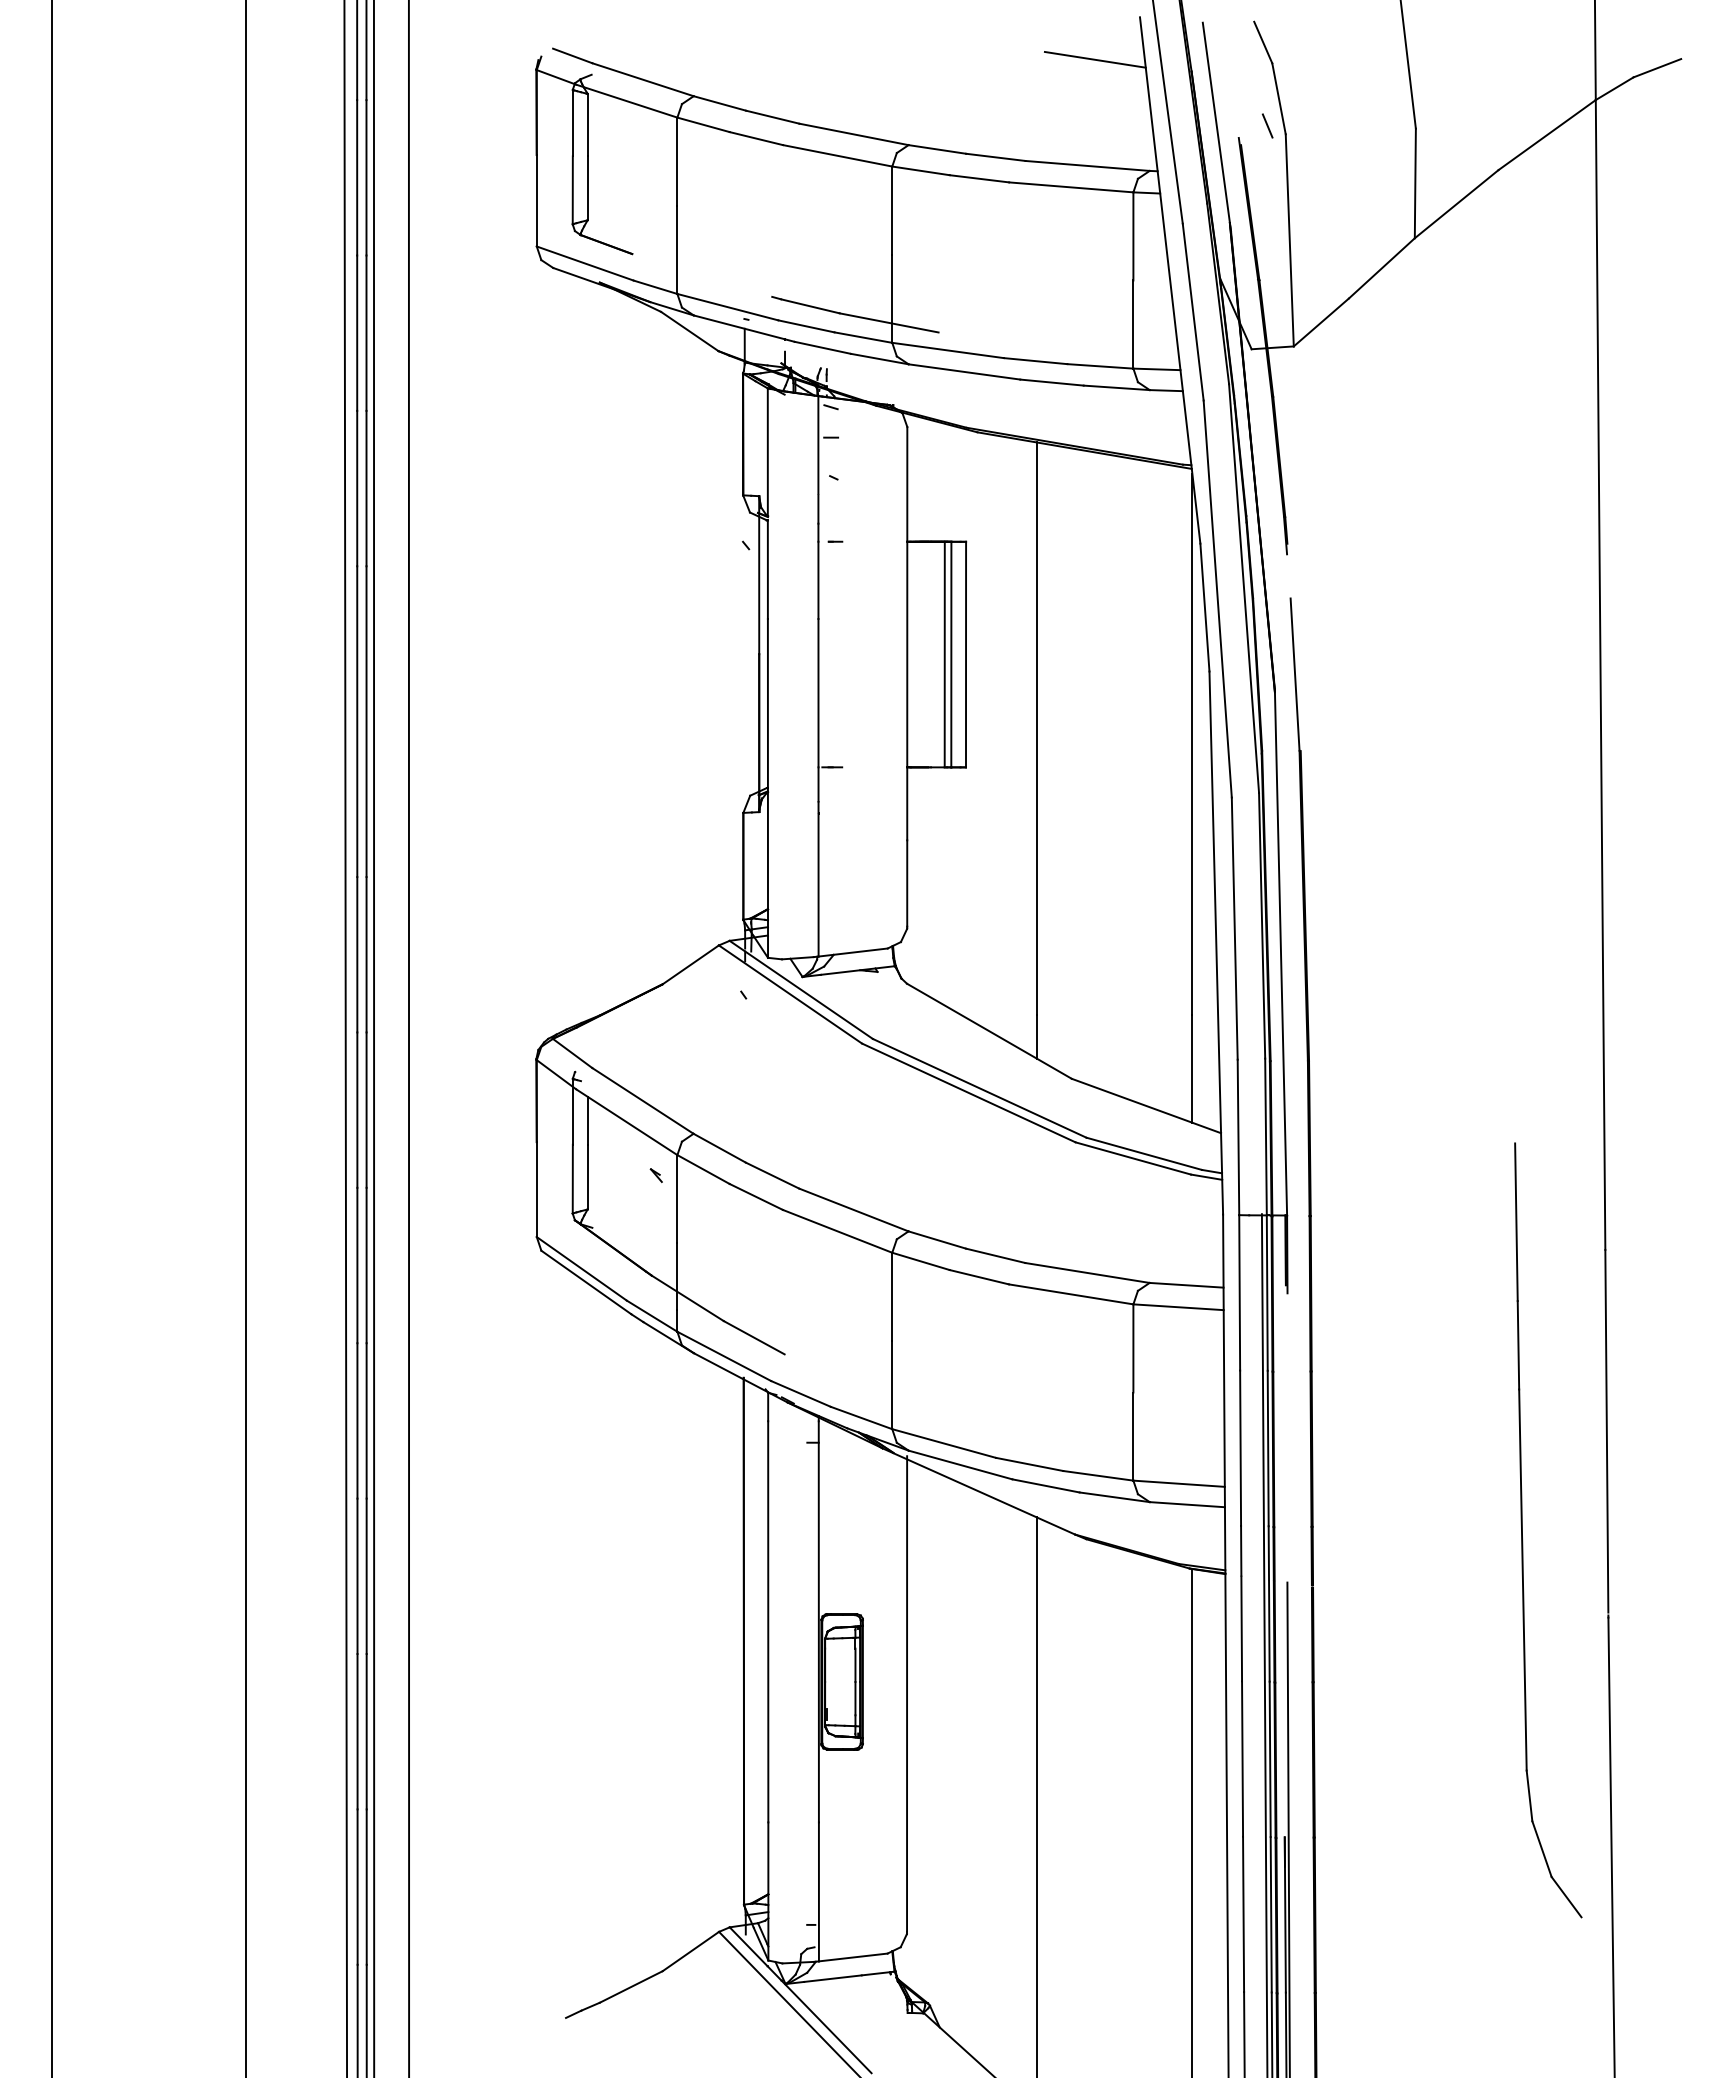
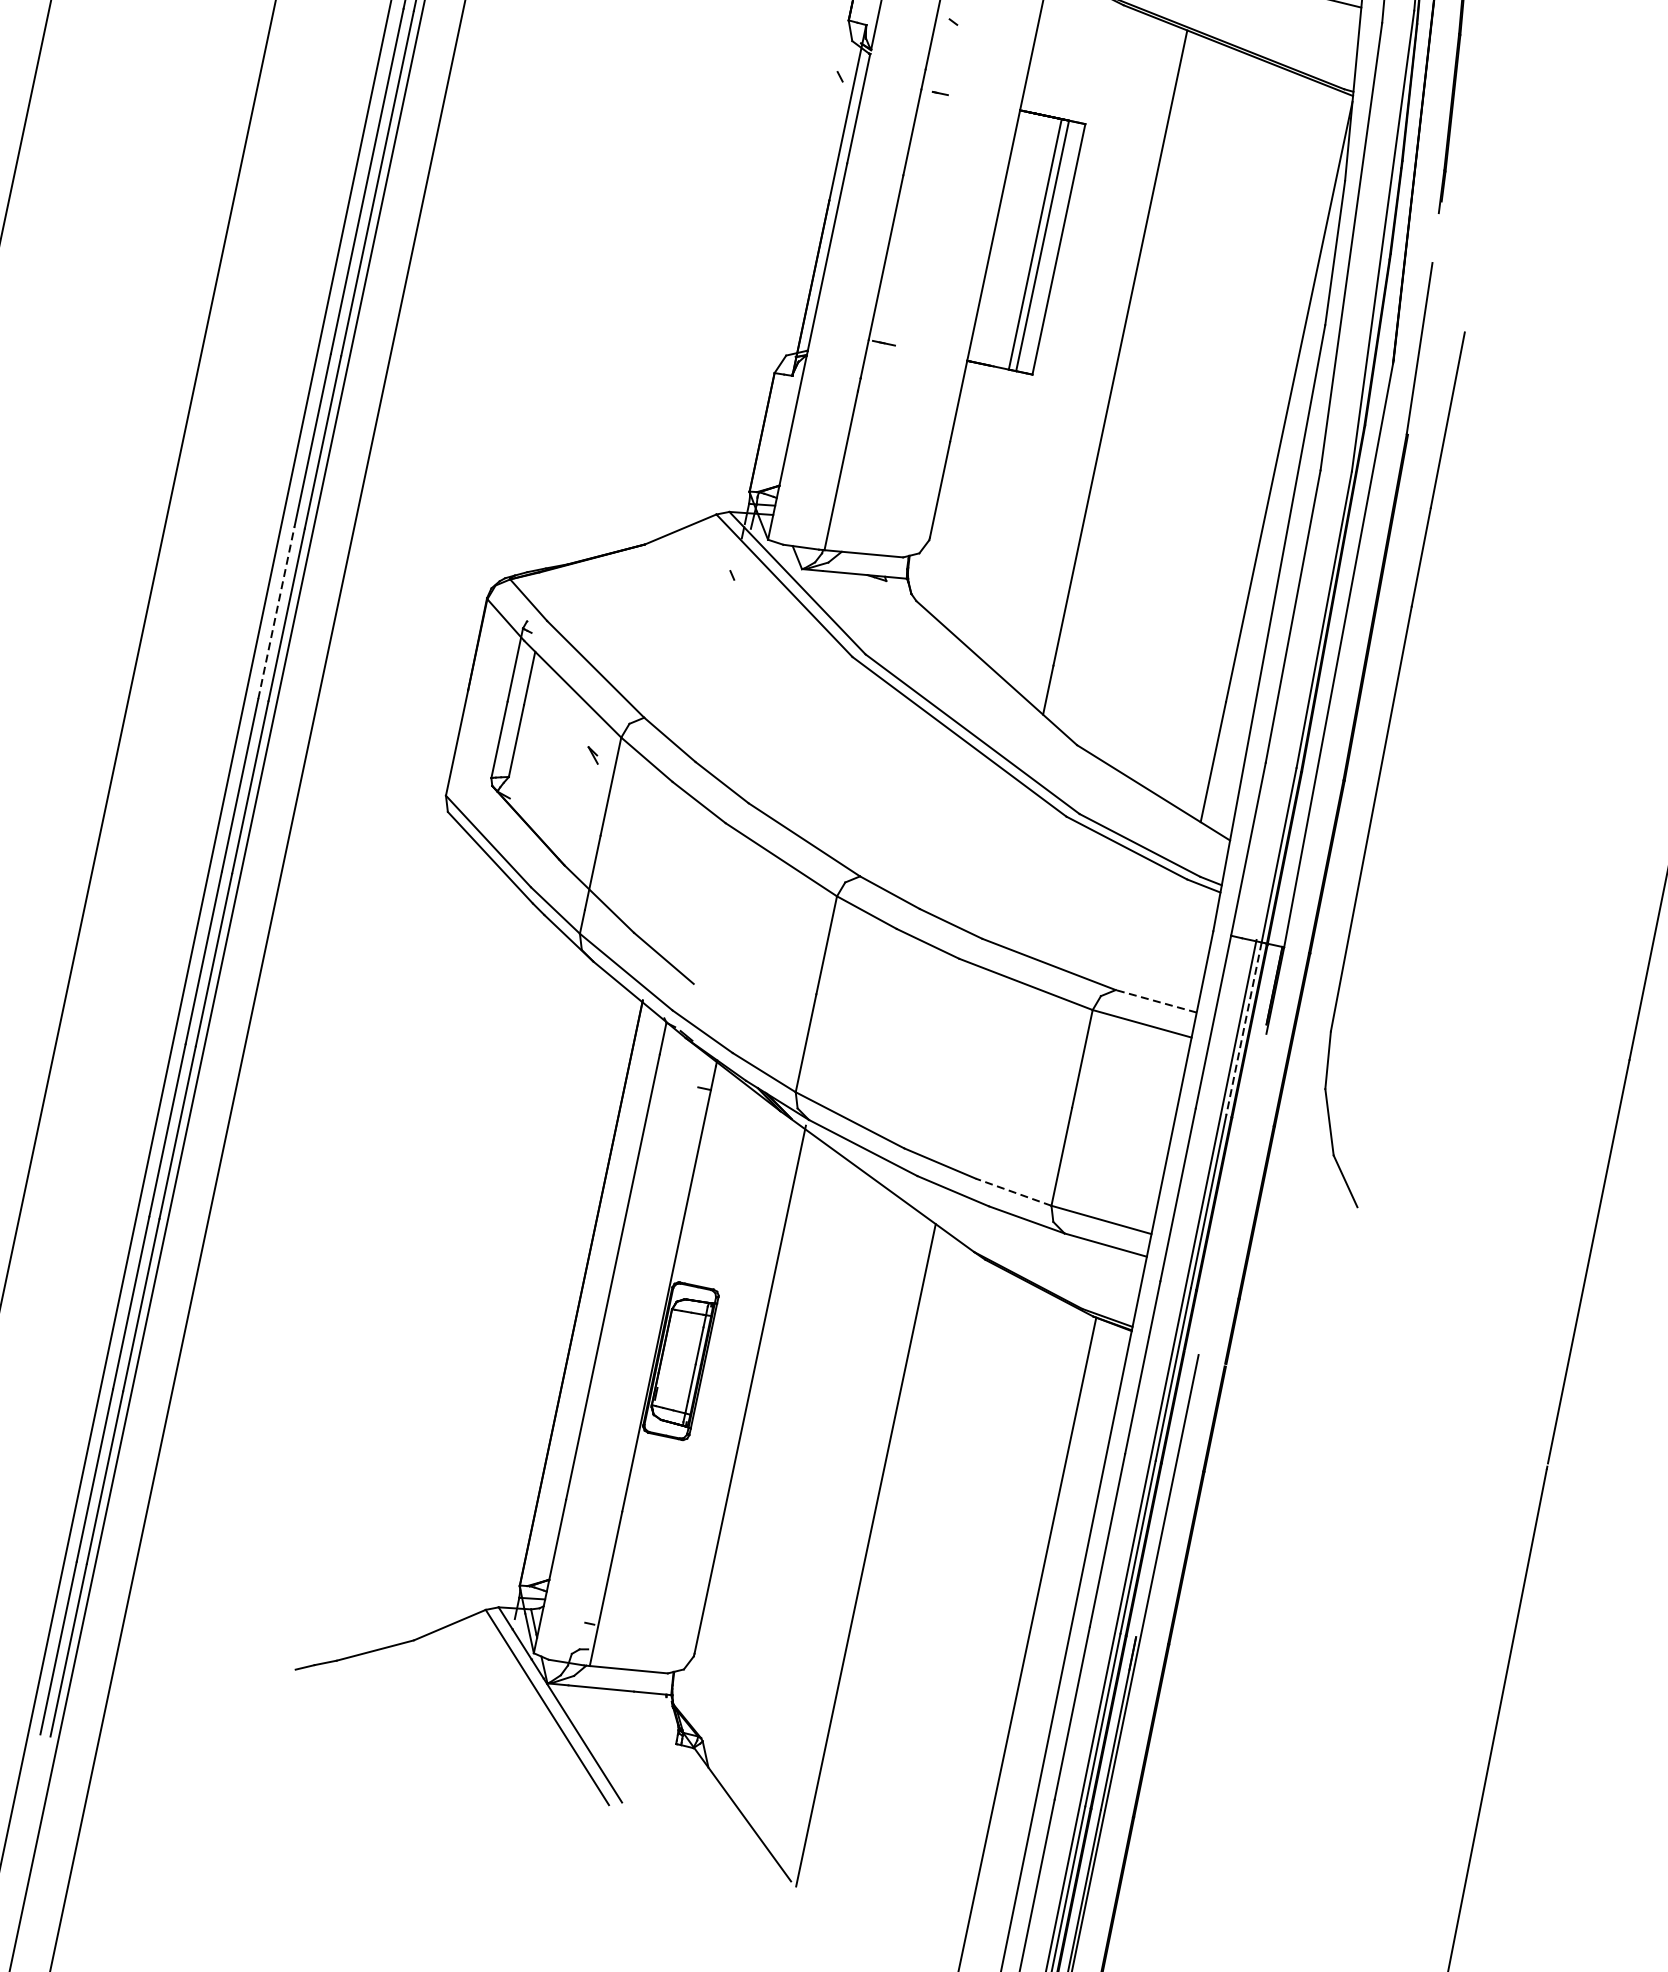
line: (357, 1110) -> (276, 613), solid -> dashed
line: (1186, 1285) -> (1156, 1001), solid -> dashed
line: (1267, 1293) -> (1244, 1029), solid -> dashed
line: (1097, 1475) -> (1012, 1191), solid -> dashed
part: (1522, 1530) -> (1382, 763), moved

